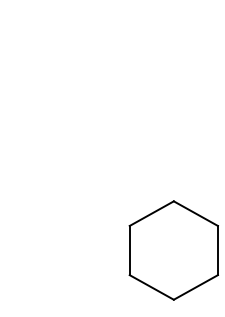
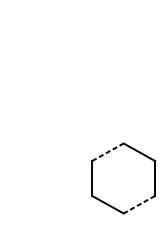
line: (152, 213) -> (108, 152), solid -> dashed
line: (195, 287) -> (139, 204), solid -> dashed

